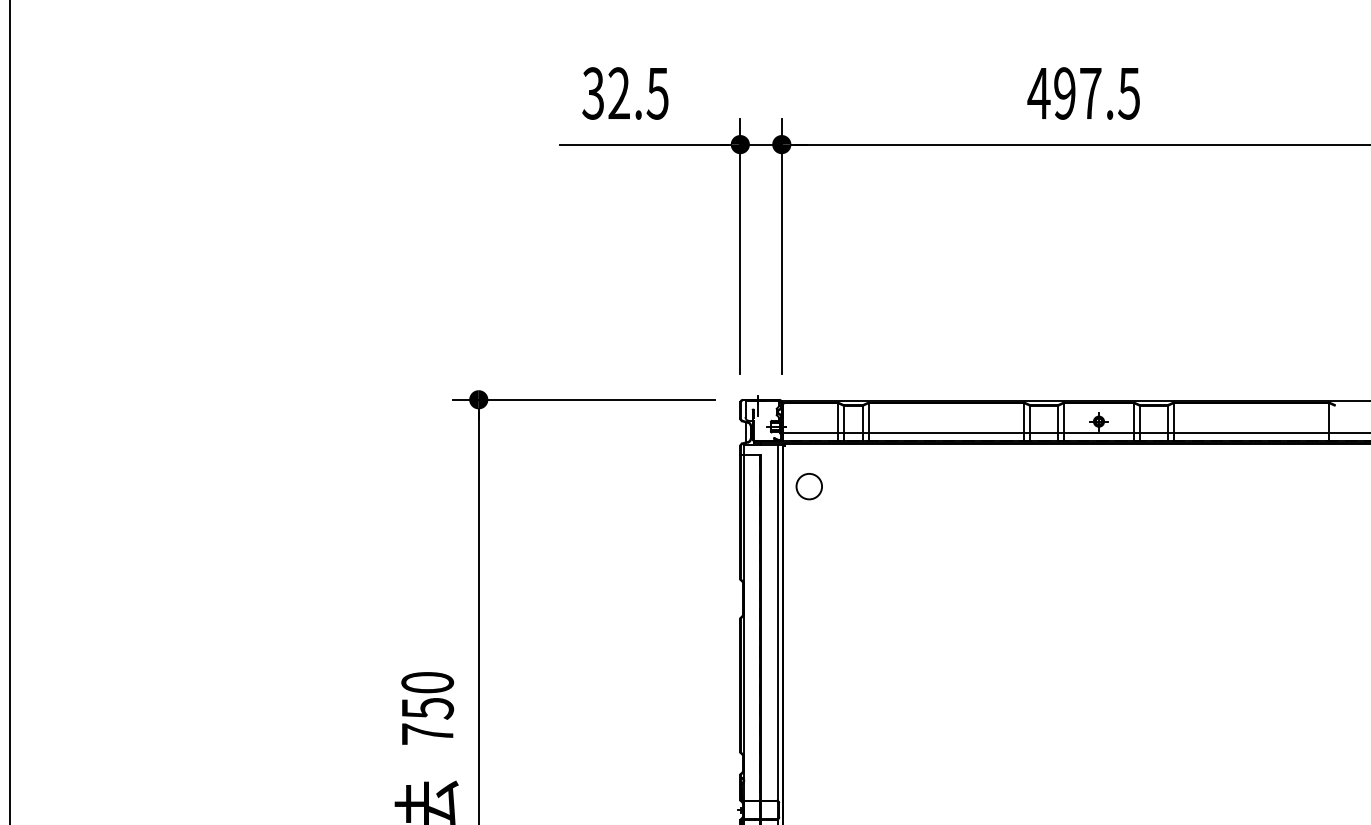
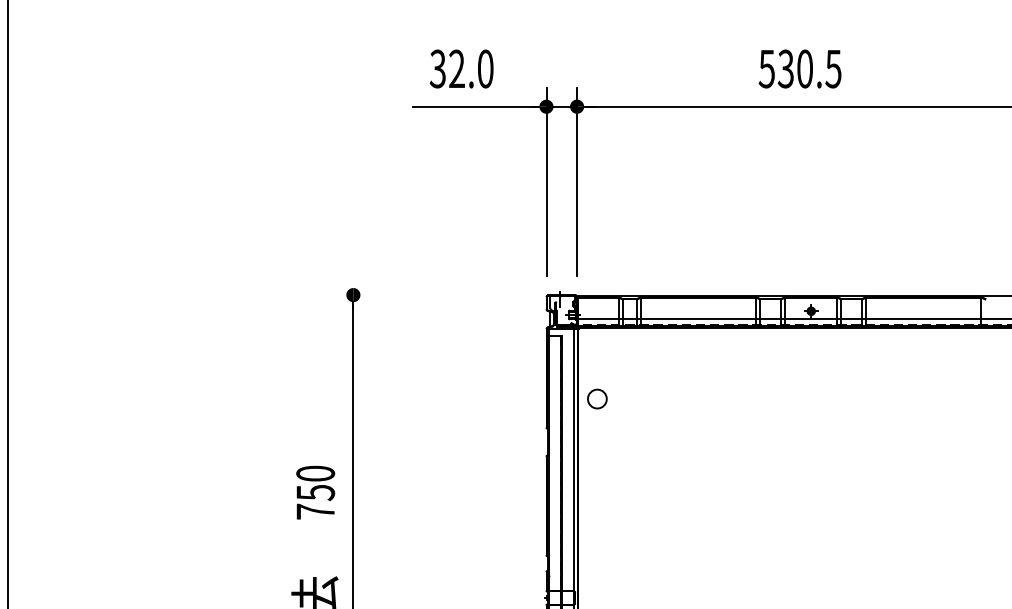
text: (657, 93) -> (485, 69), 32.5 -> 32.0
text: (1064, 93) -> (785, 69), 497.5 -> 530.5
line: (583, 399) -> (430, 294), removed
circle: (808, 486) -> (596, 398), moved
text: (427, 708) -> (315, 492), moved

